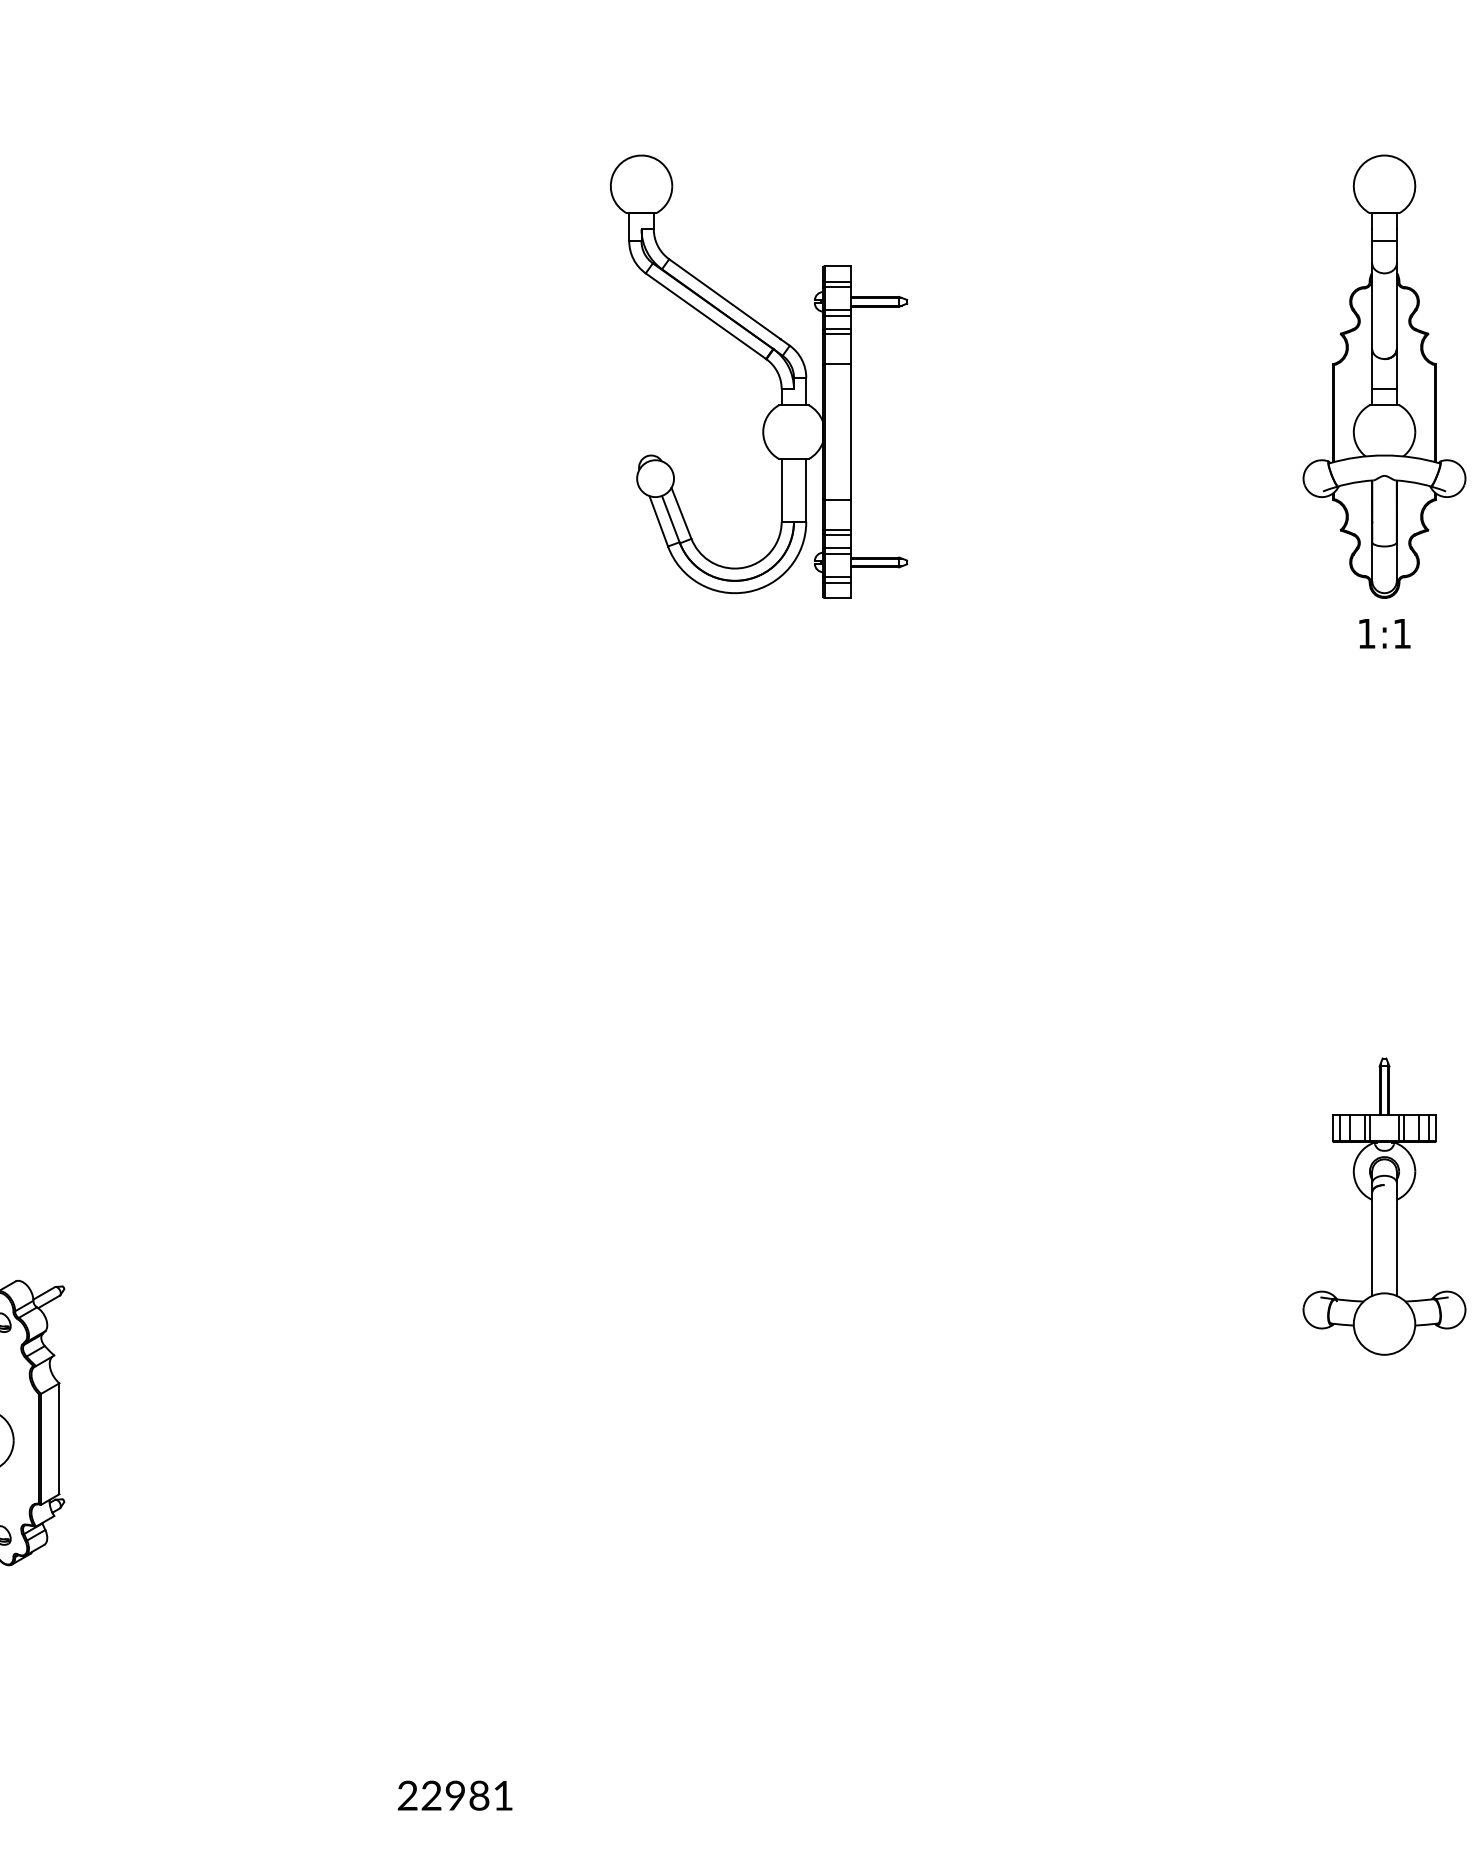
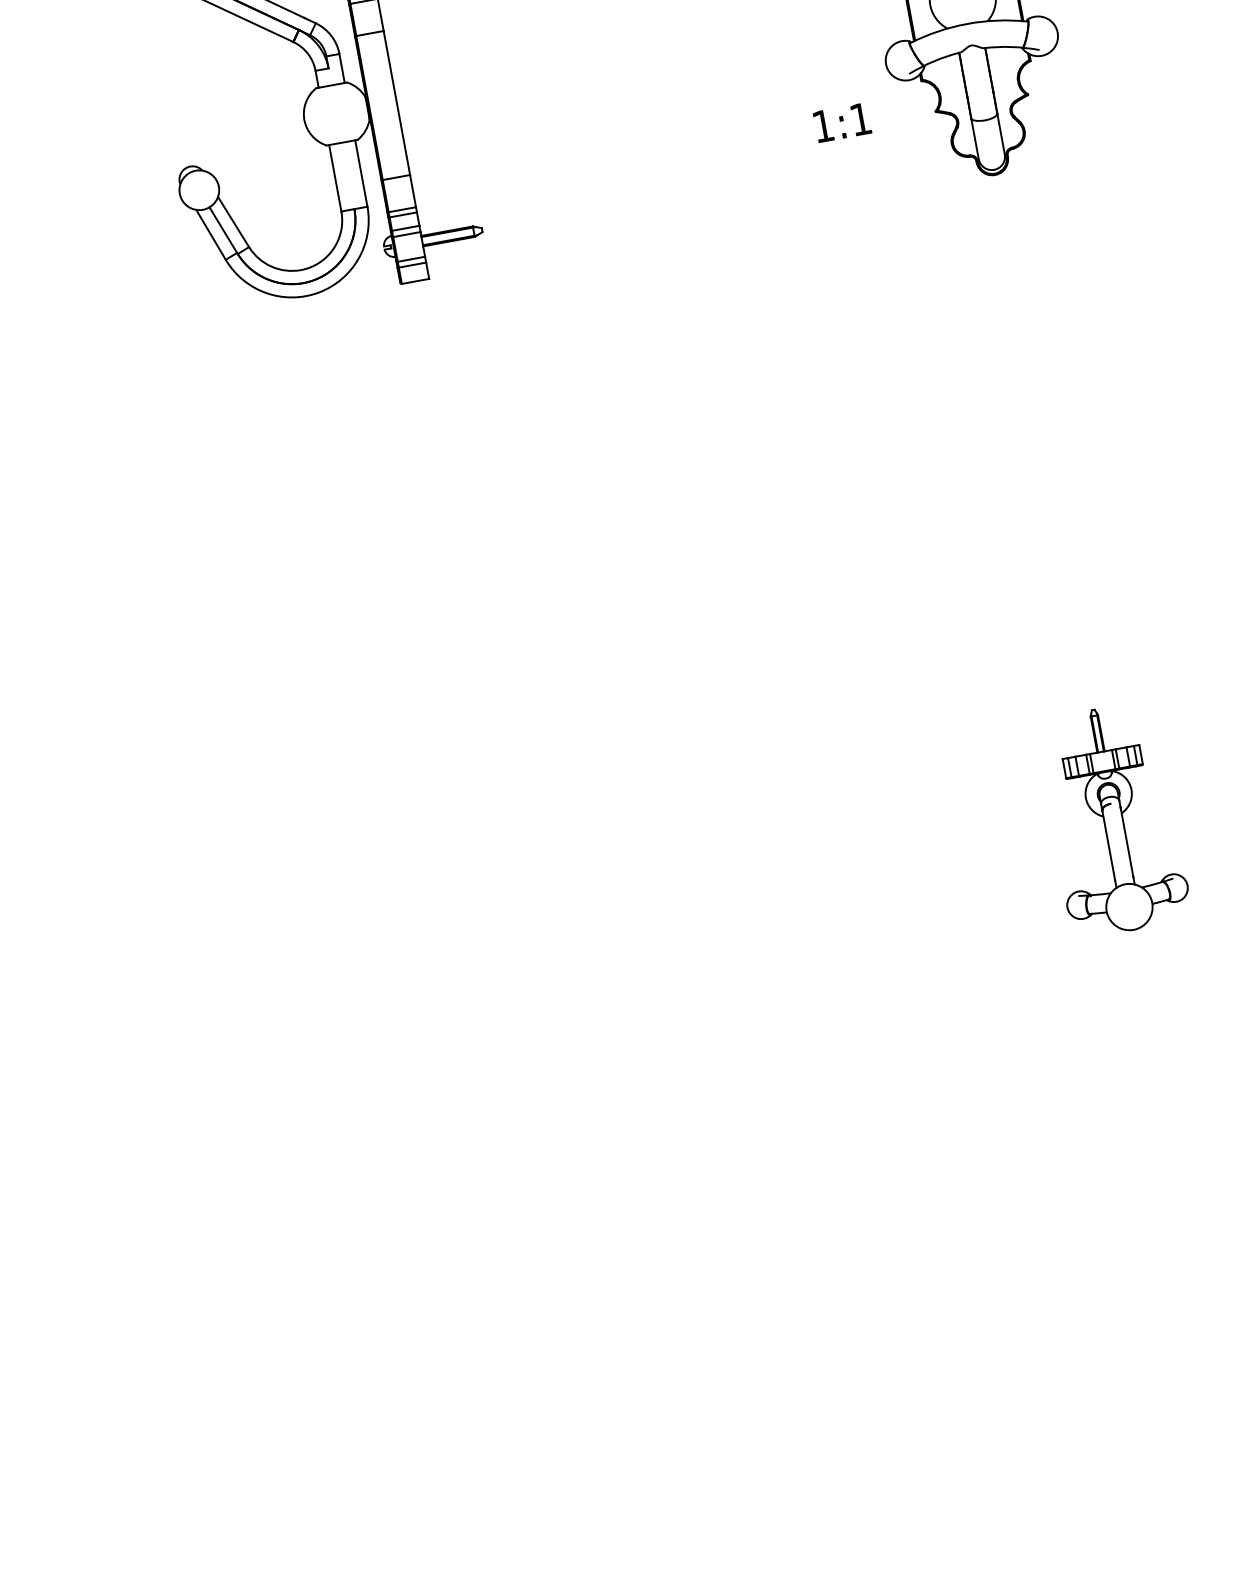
text: (1384, 633) -> (841, 122), moved
part: (1384, 1206) -> (1113, 819), size x0.7

